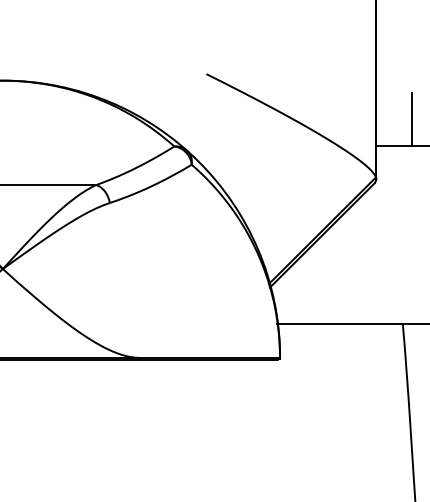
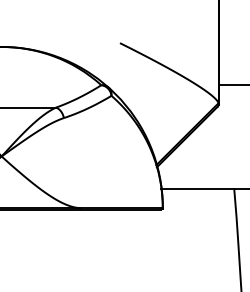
line: (411, 119) -> (239, 69), removed

